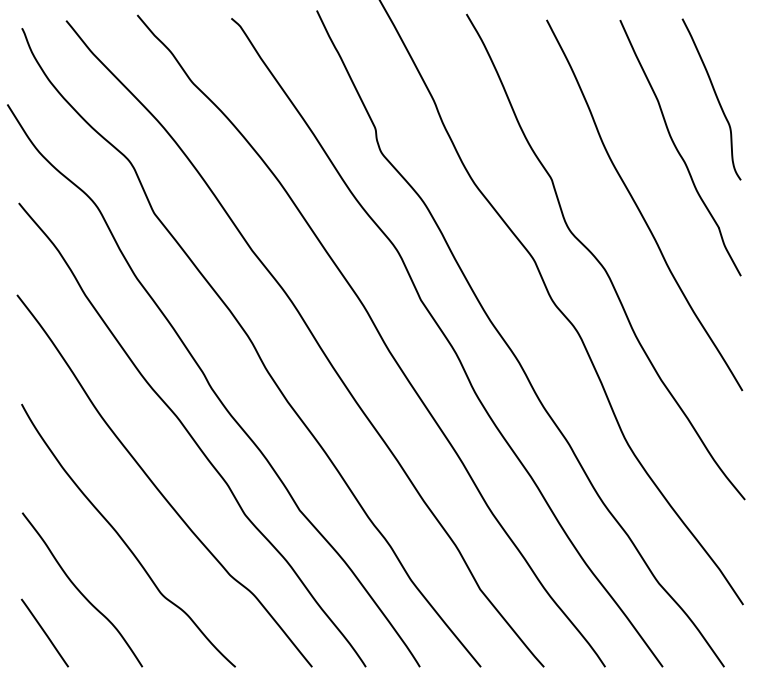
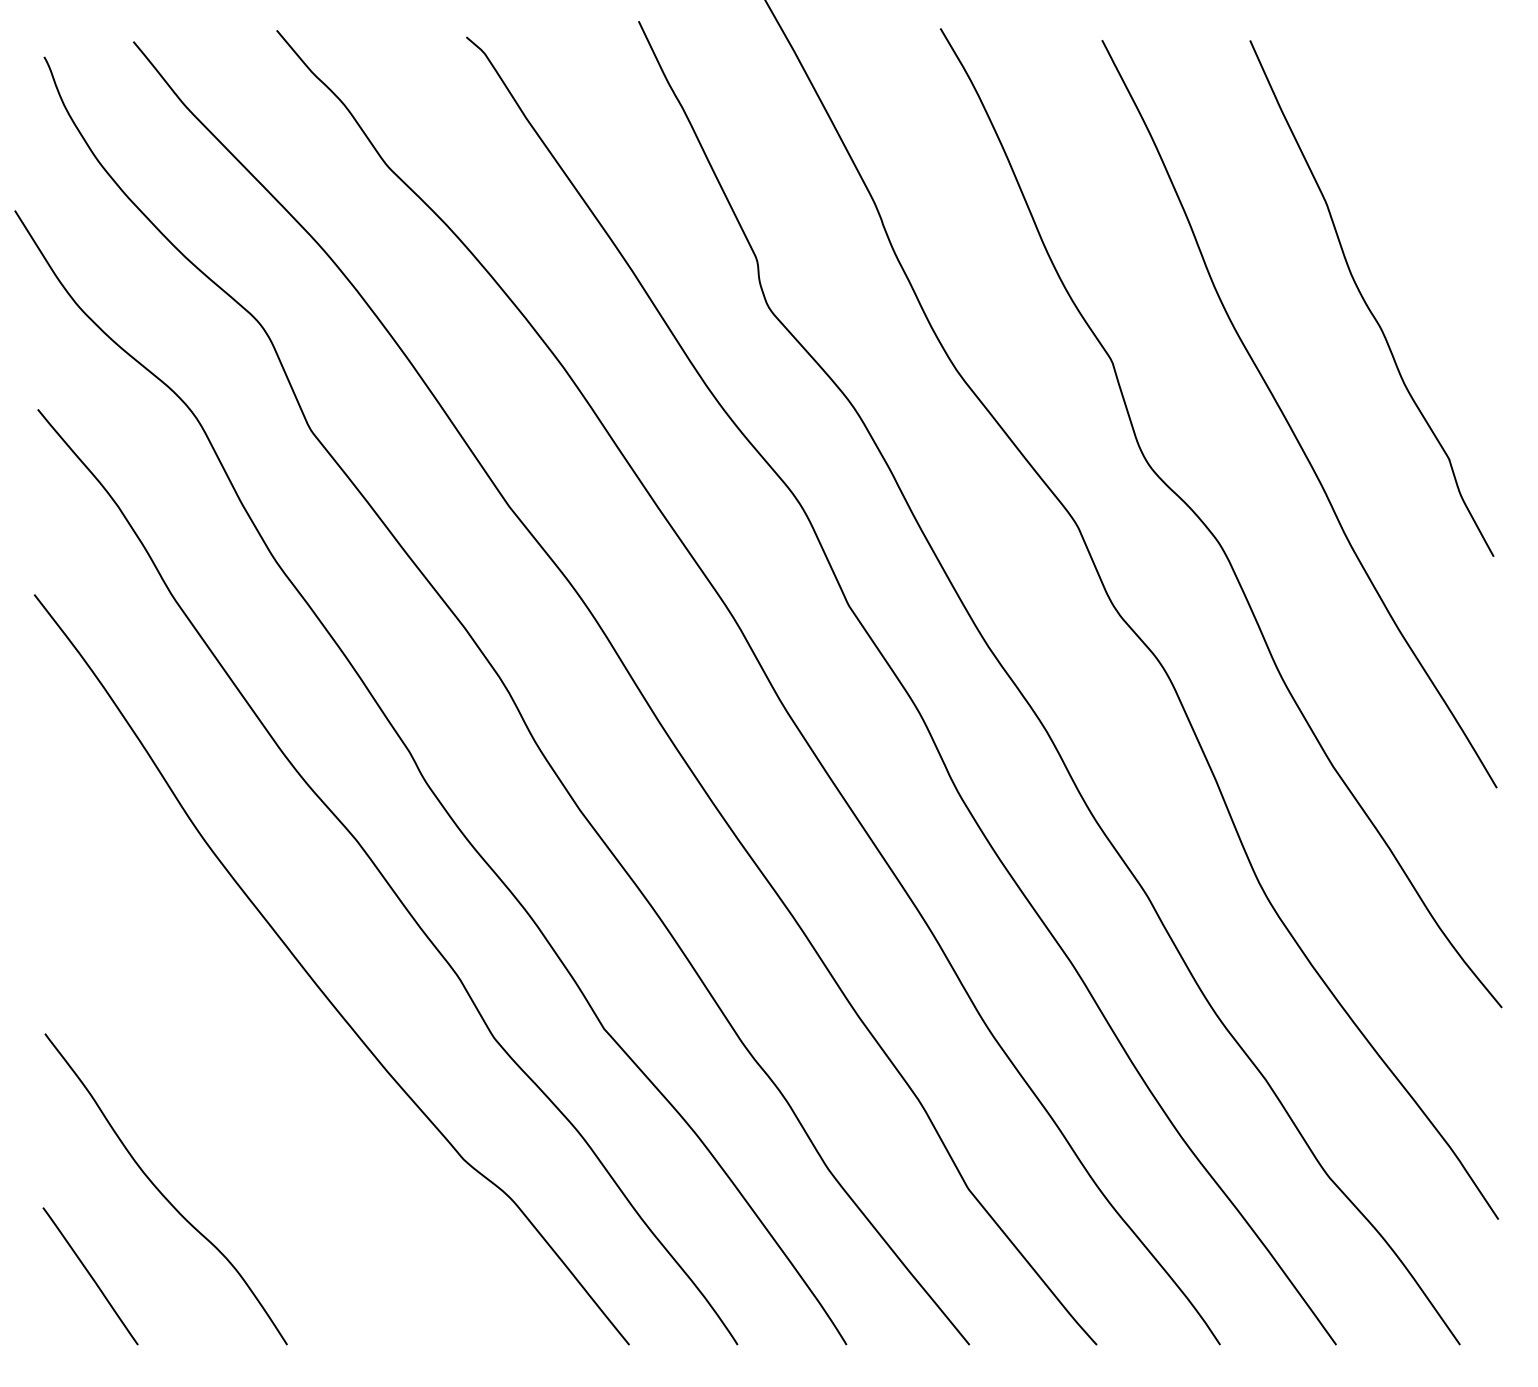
curve: (715, 96) -> (1442, 194), removed
curve: (123, 539) -> (248, 1087), removed

